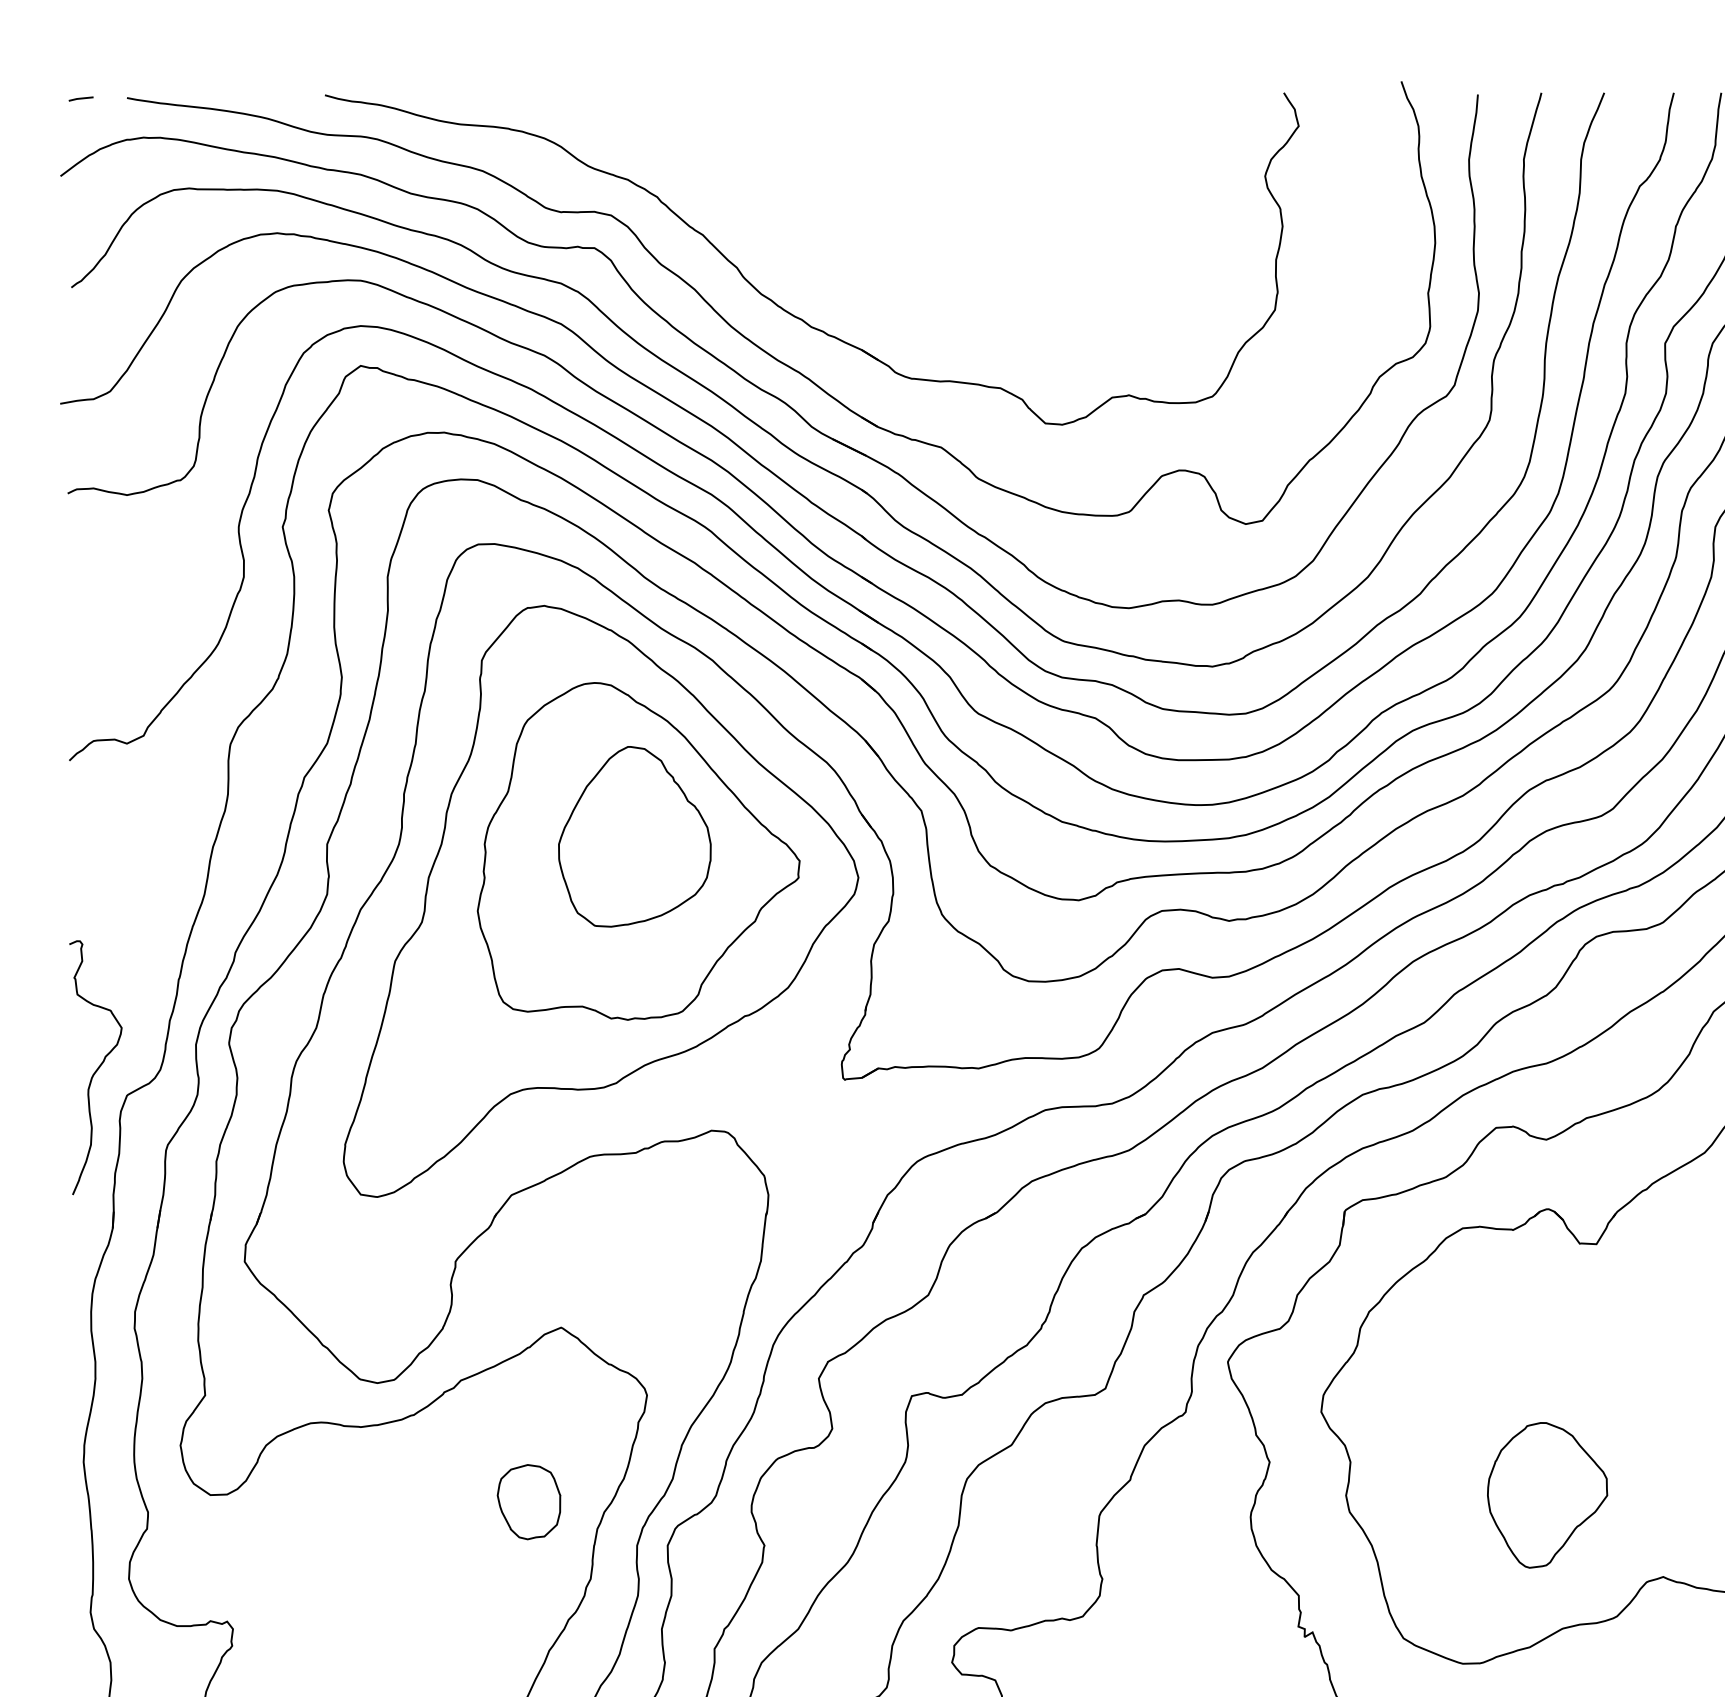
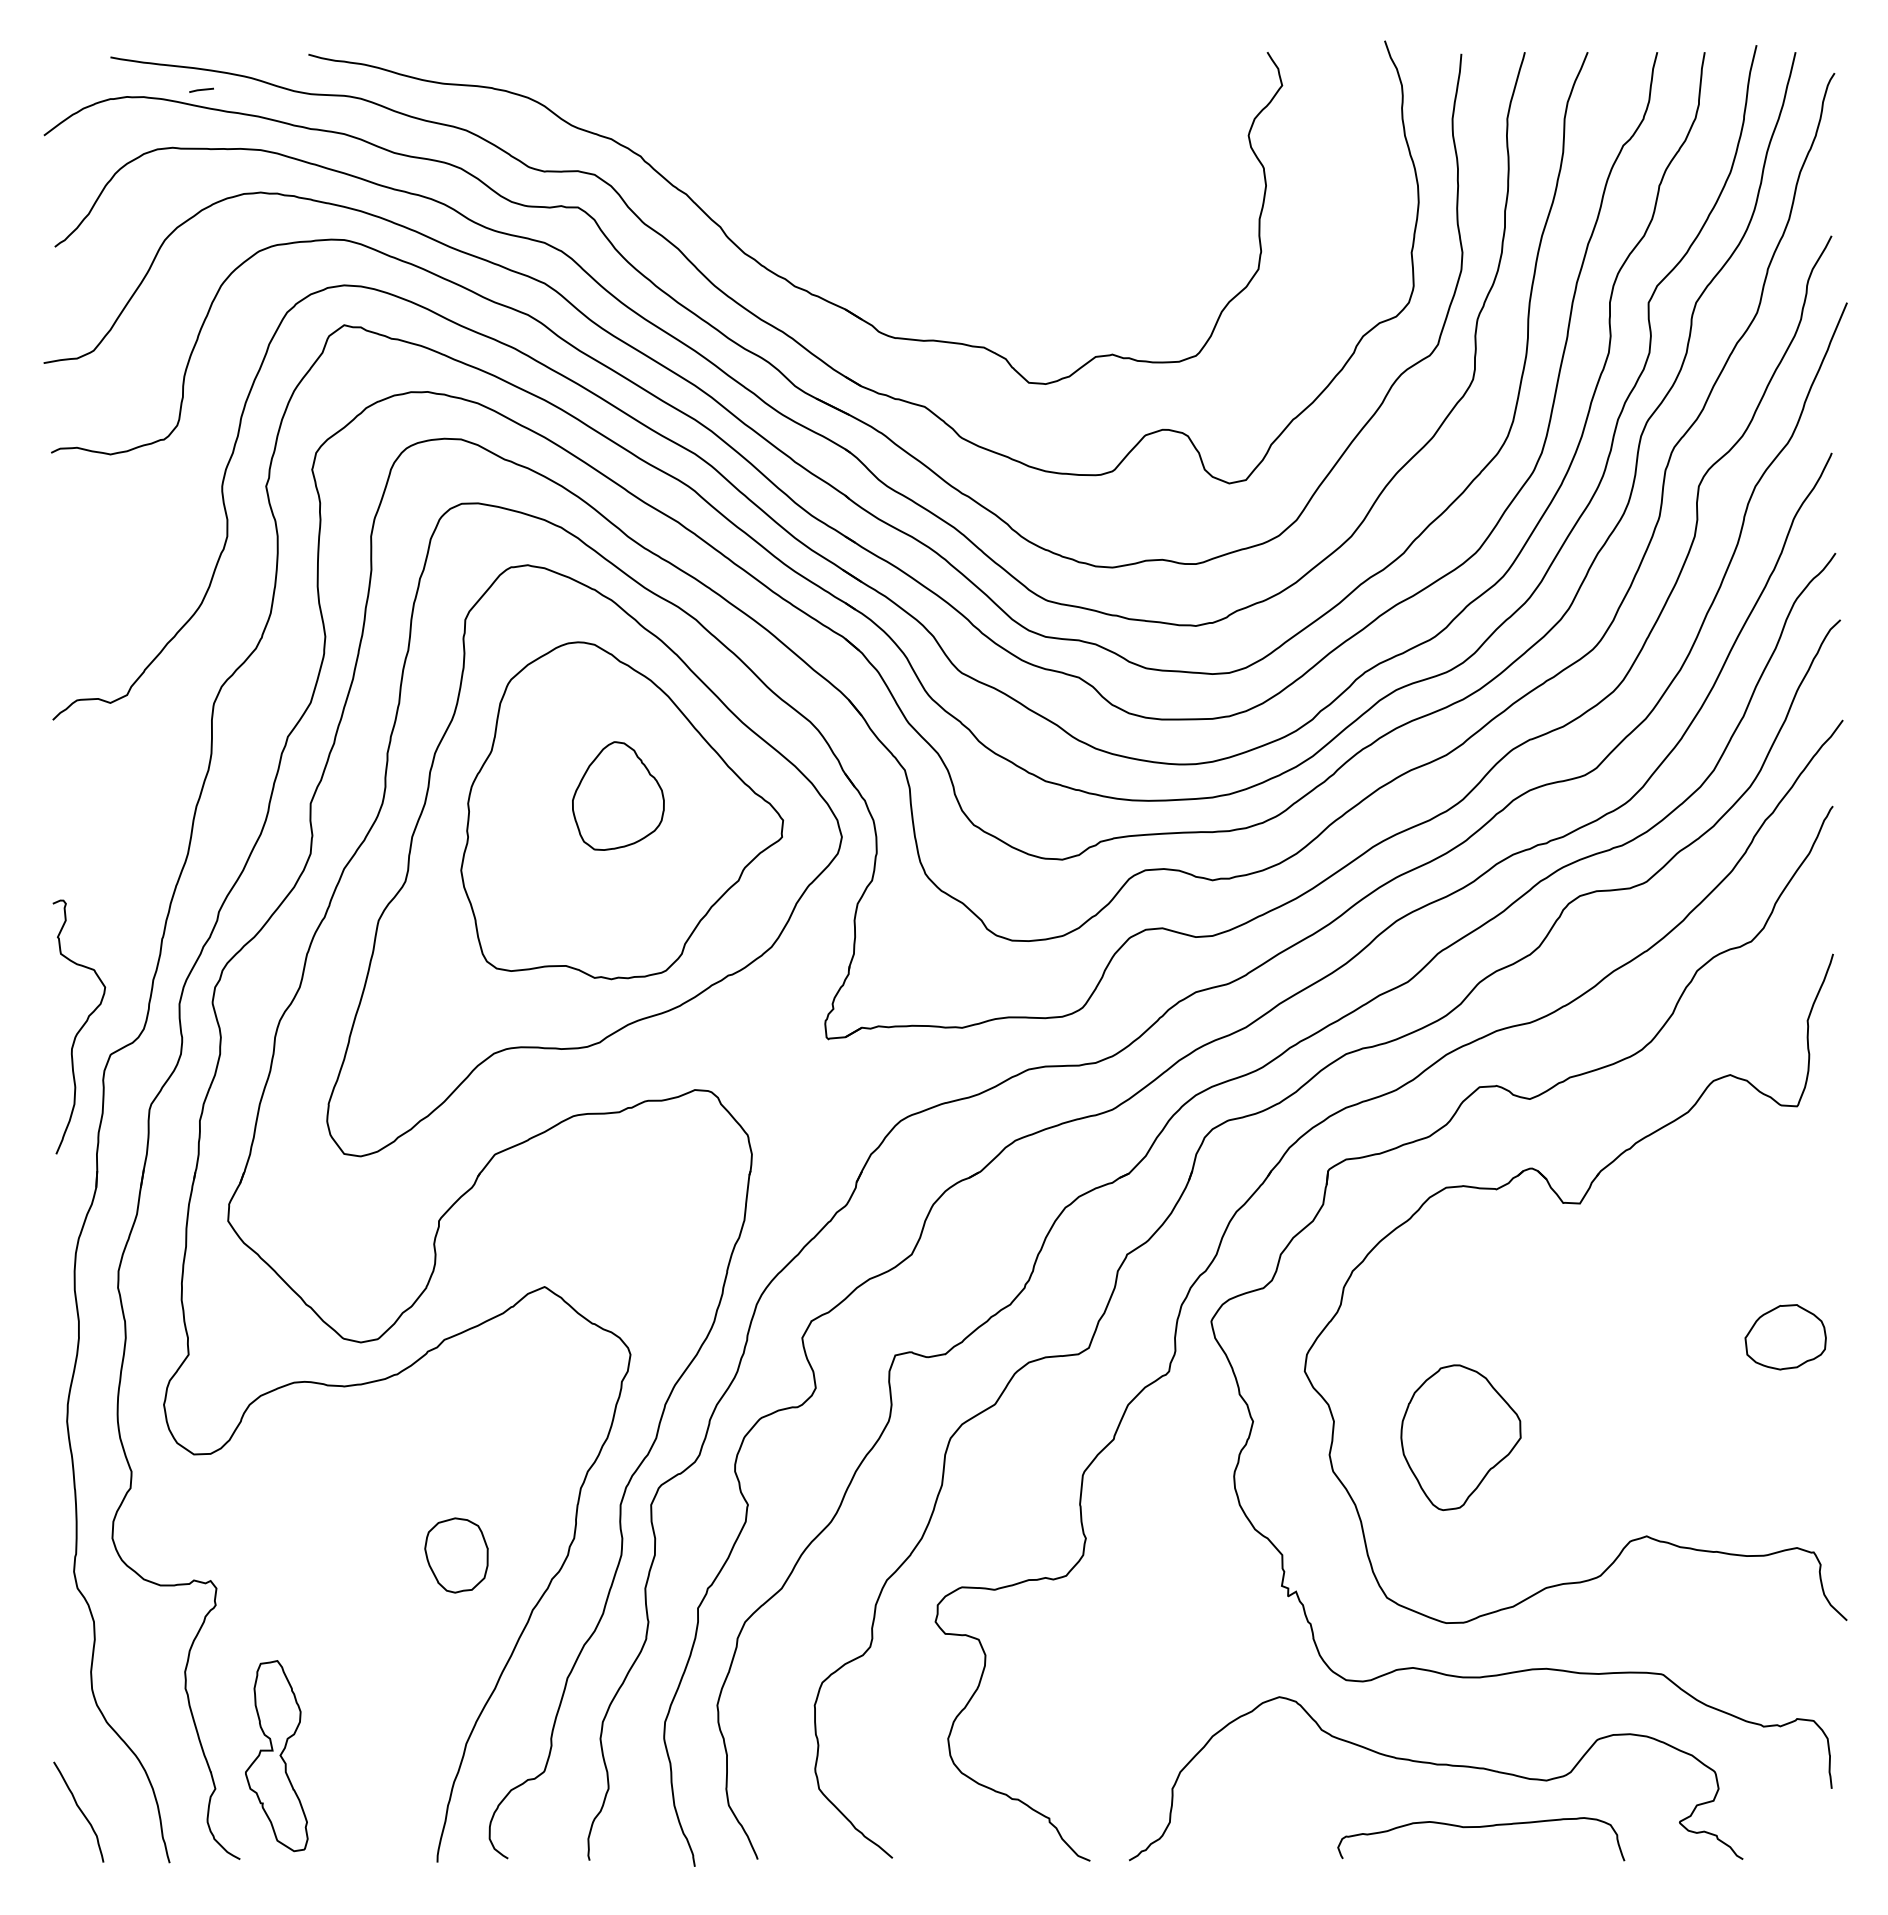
line: (81, 98) -> (201, 89), moved
part: (635, 836) -> (618, 795), size x0.6
part: (1547, 1495) -> (1460, 1437), moved
part: (529, 1502) -> (456, 1555), moved

